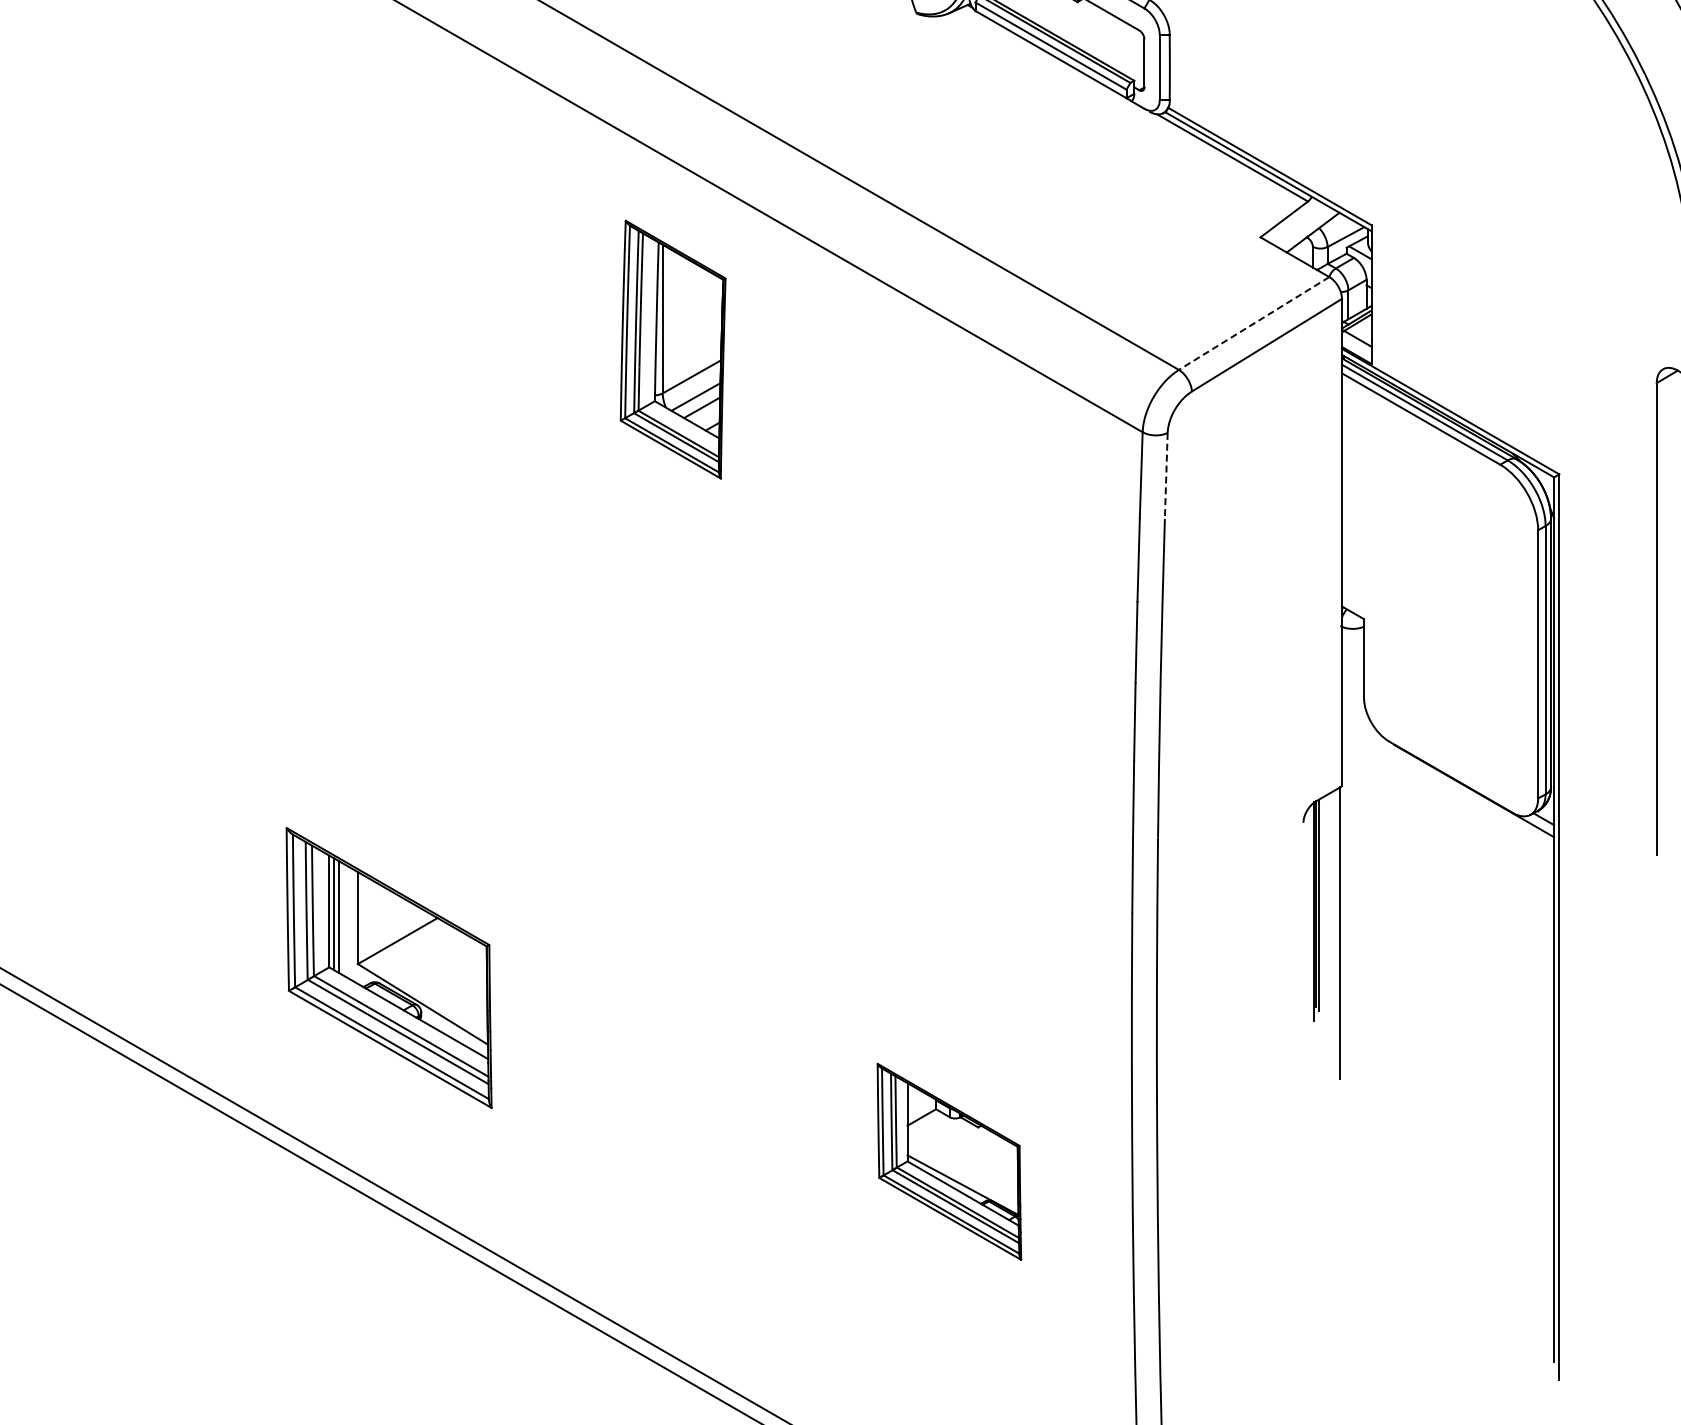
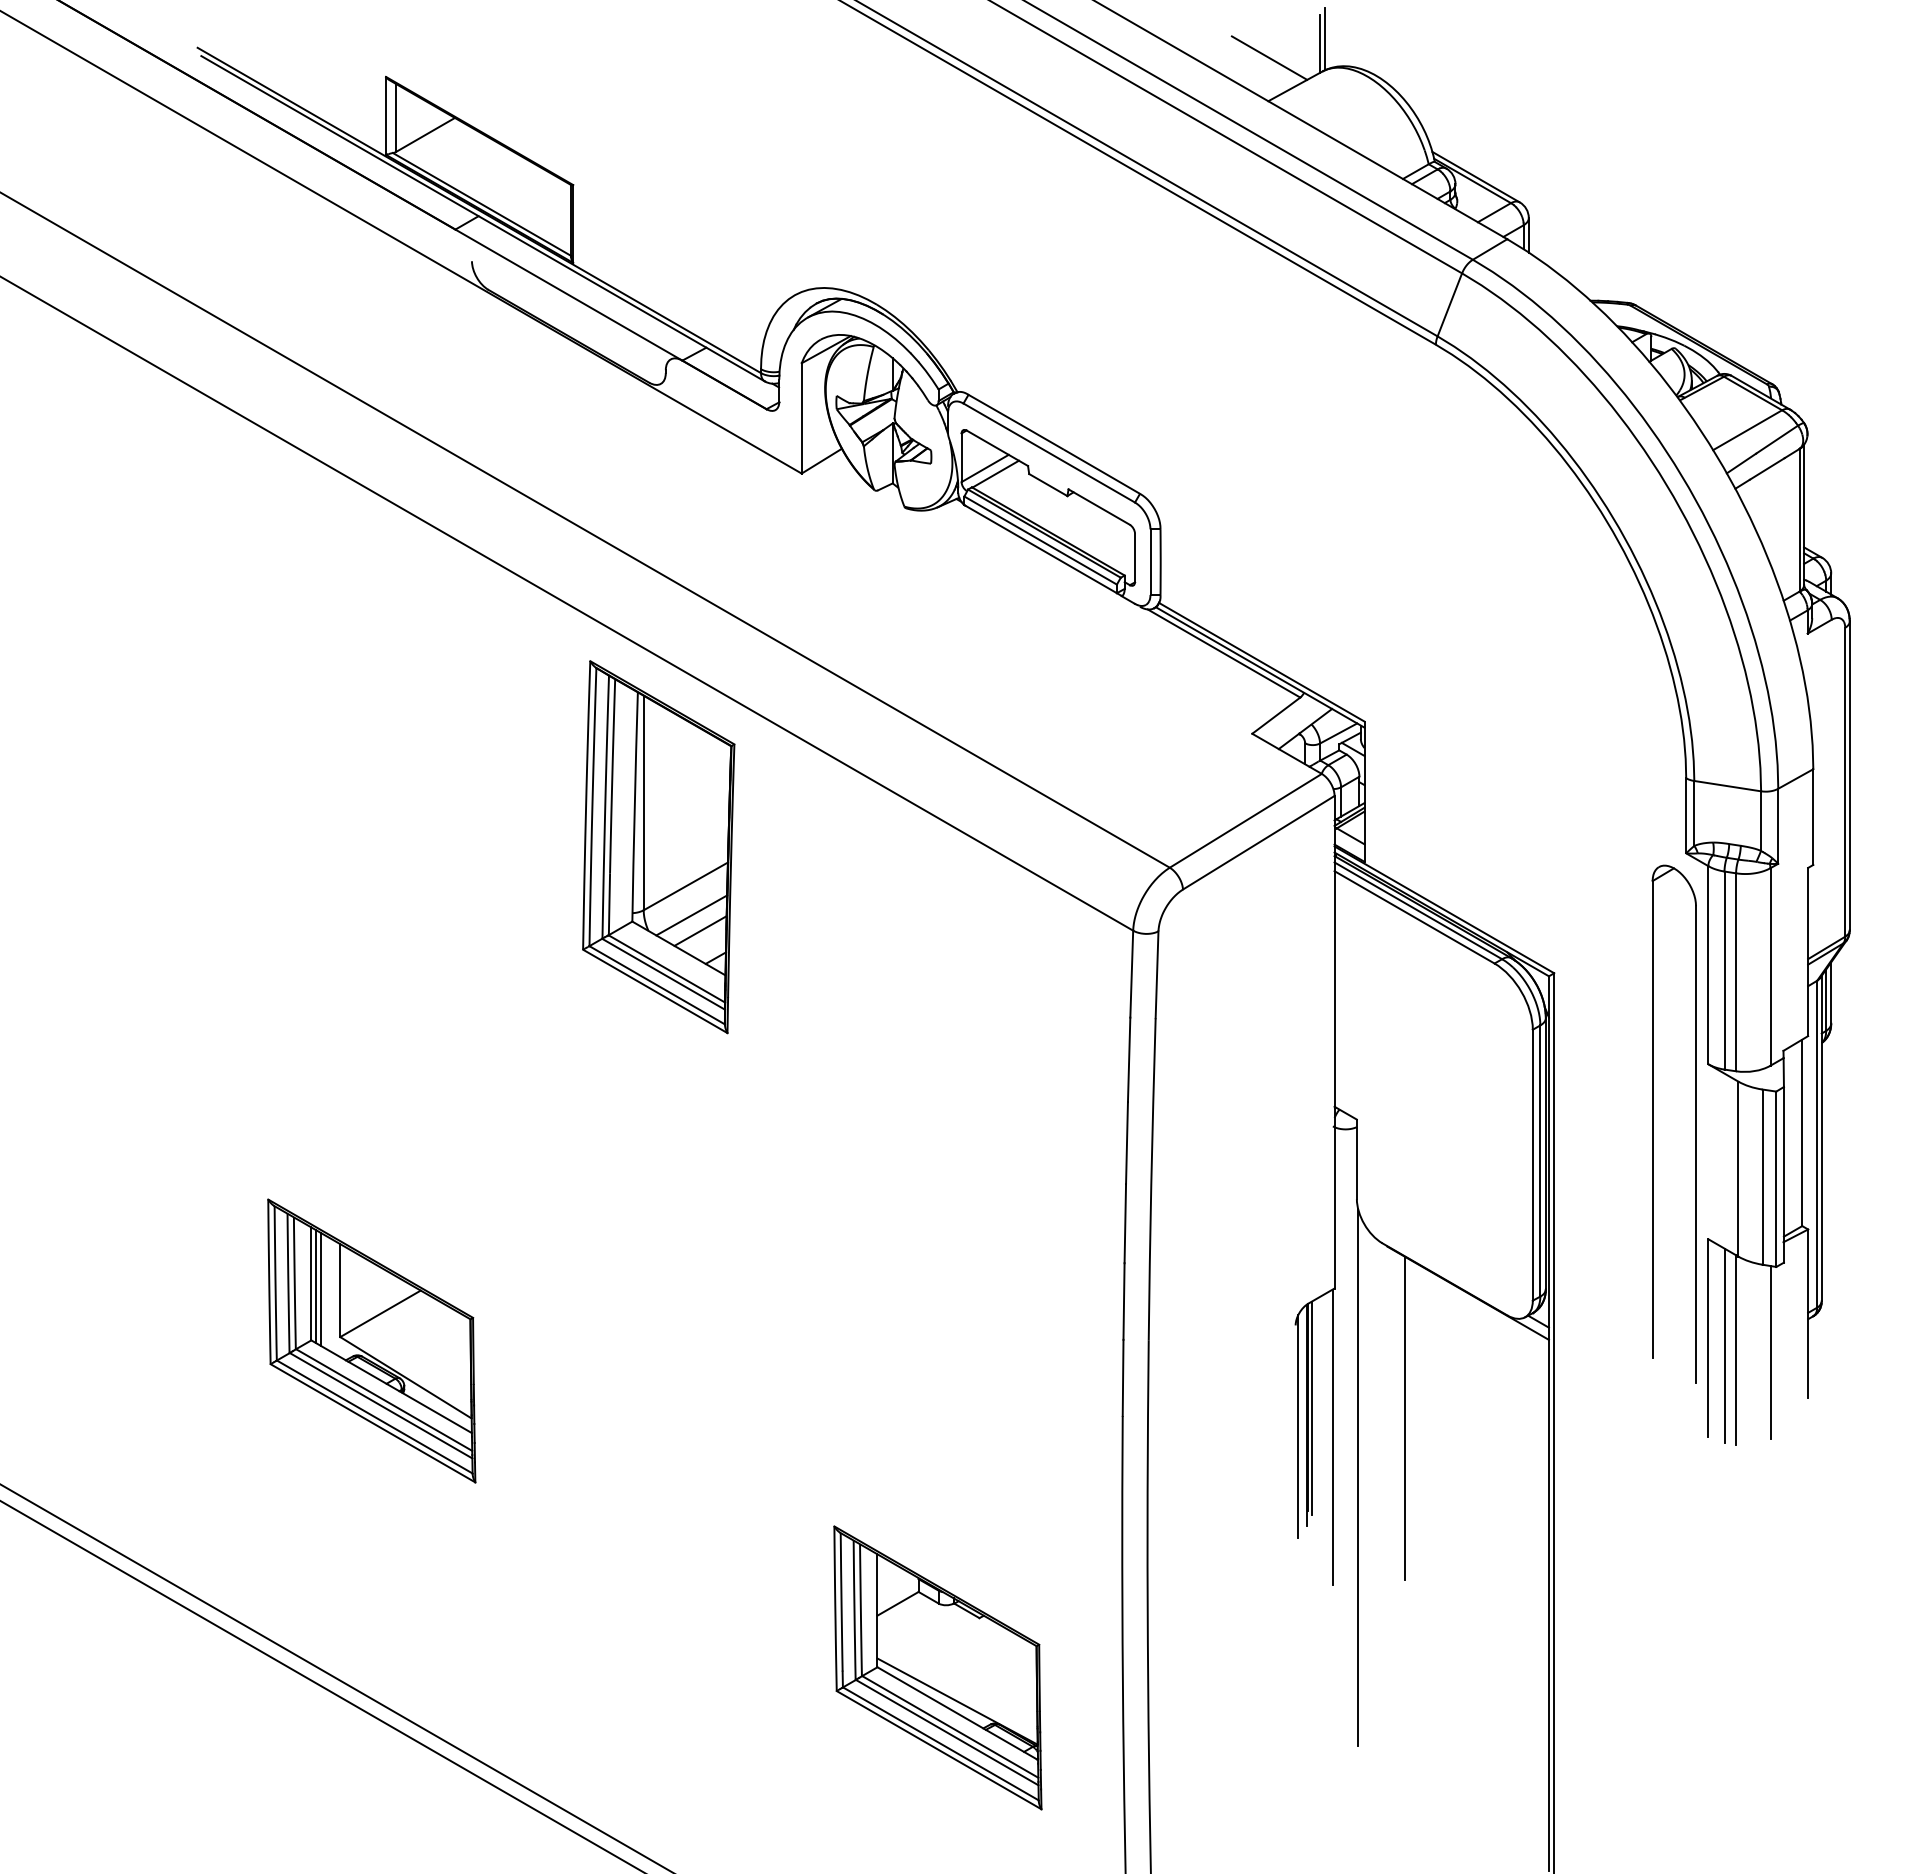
line: (1253, 324) -> (1245, 821), dashed -> solid
part: (672, 349) -> (658, 847), size x1.43
line: (1166, 476) -> (1157, 975), dashed -> solid
line: (1412, 915) -> (1405, 1418), added
line: (1306, 922) -> (1298, 1426), added
part: (388, 967) -> (371, 1340), moved
line: (1365, 973) -> (1358, 1477), added
part: (948, 1161) -> (937, 1667), size x1.43

